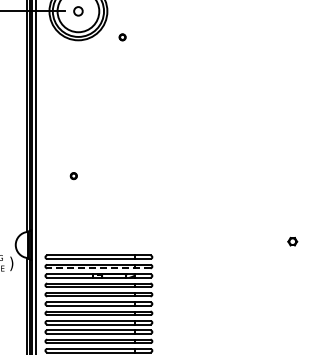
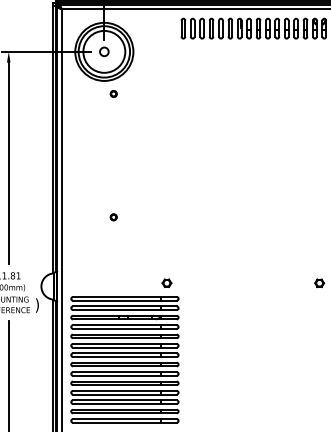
part: (122, 36) -> (113, 93), moved
part: (73, 176) -> (113, 217), moved
part: (140, 241) -> (166, 283), added
line: (98, 268) -> (124, 310), dashed -> solid

